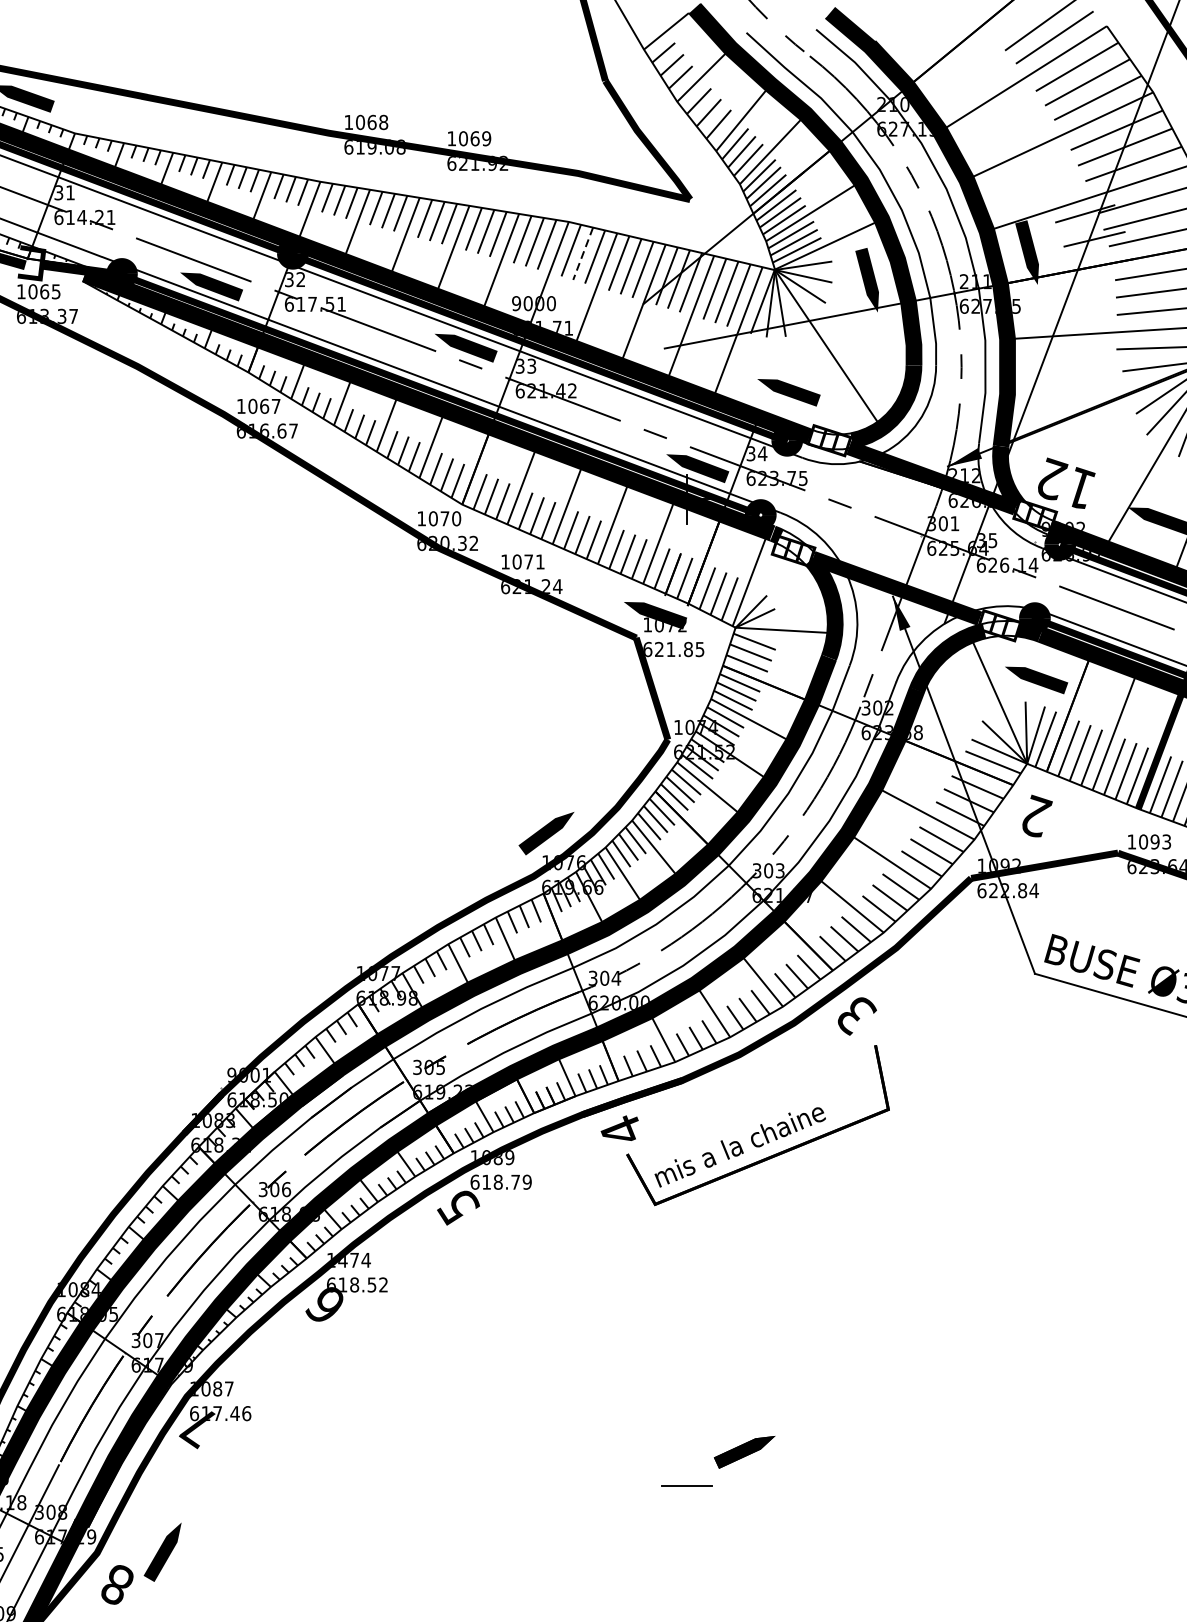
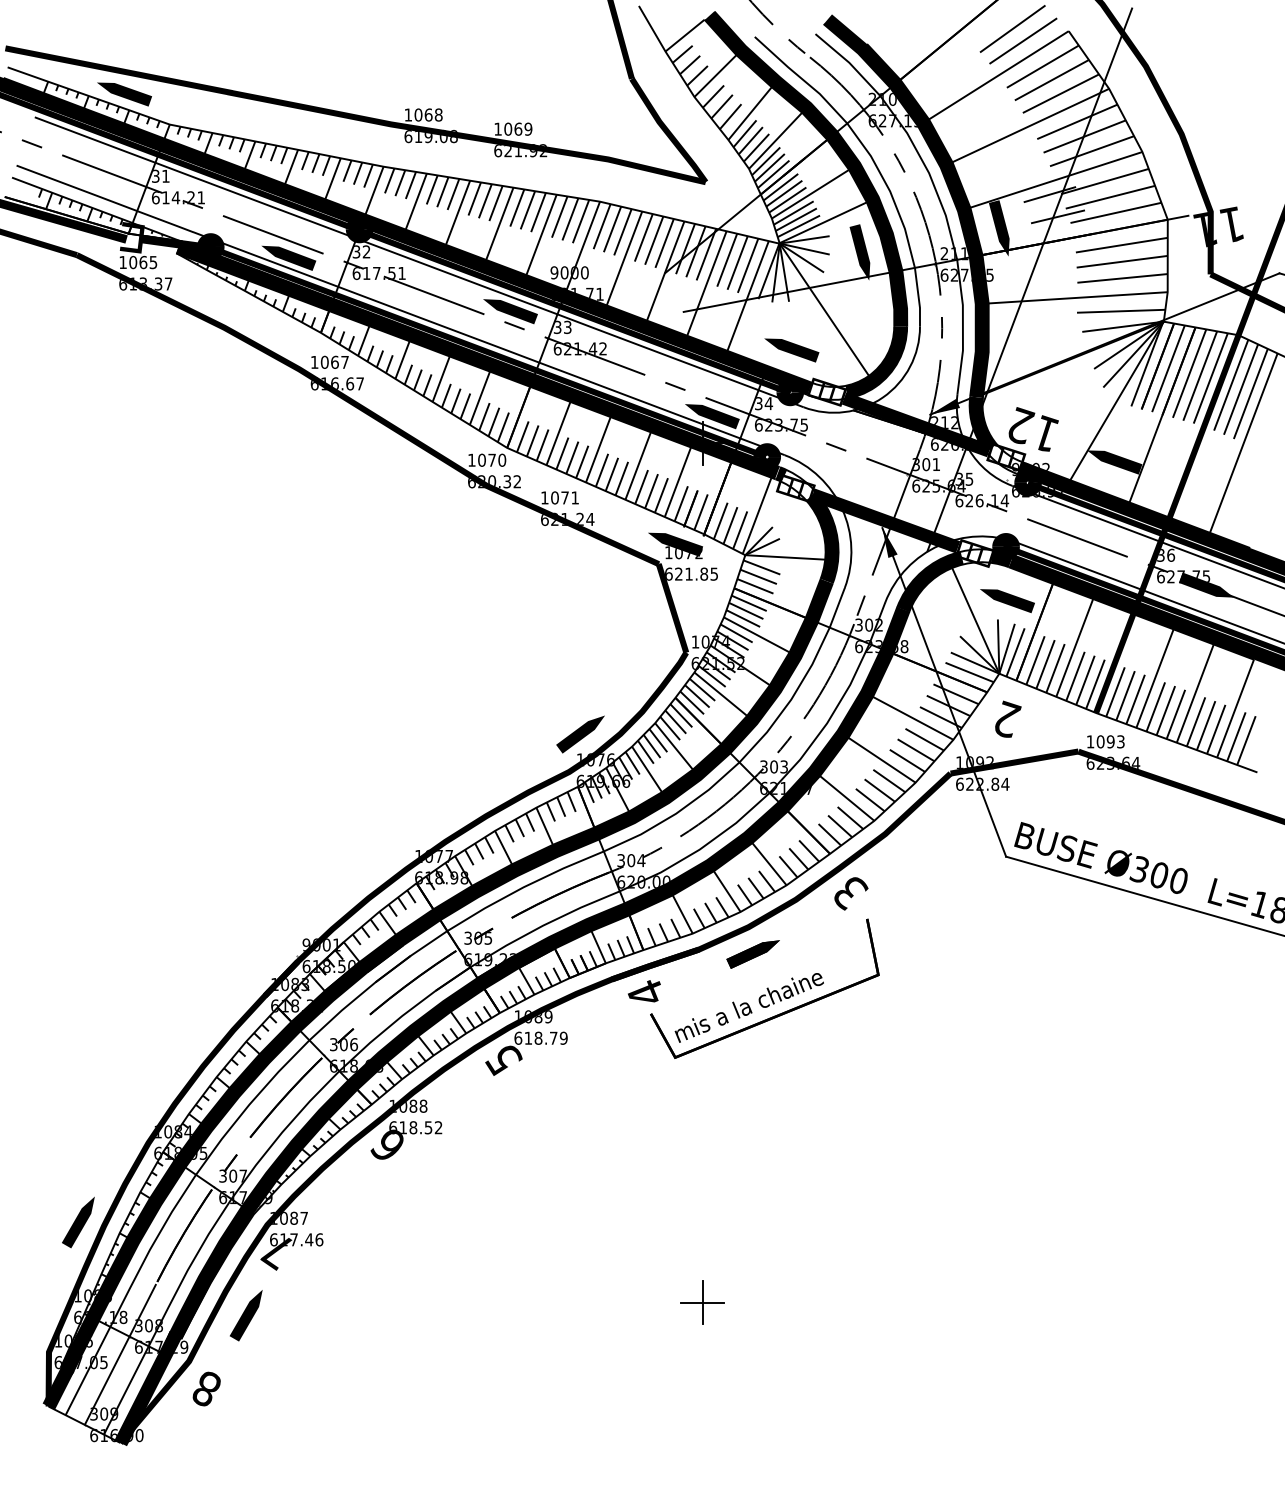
line: (583, 253) -> (612, 229), dashed -> solid
text: (354, 1259) -> (413, 1105), 1474 -> 1088
part: (743, 1452) -> (752, 954), moved
line: (686, 1485) -> (702, 1302), added
line: (163, 1552) -> (246, 1315), moved

